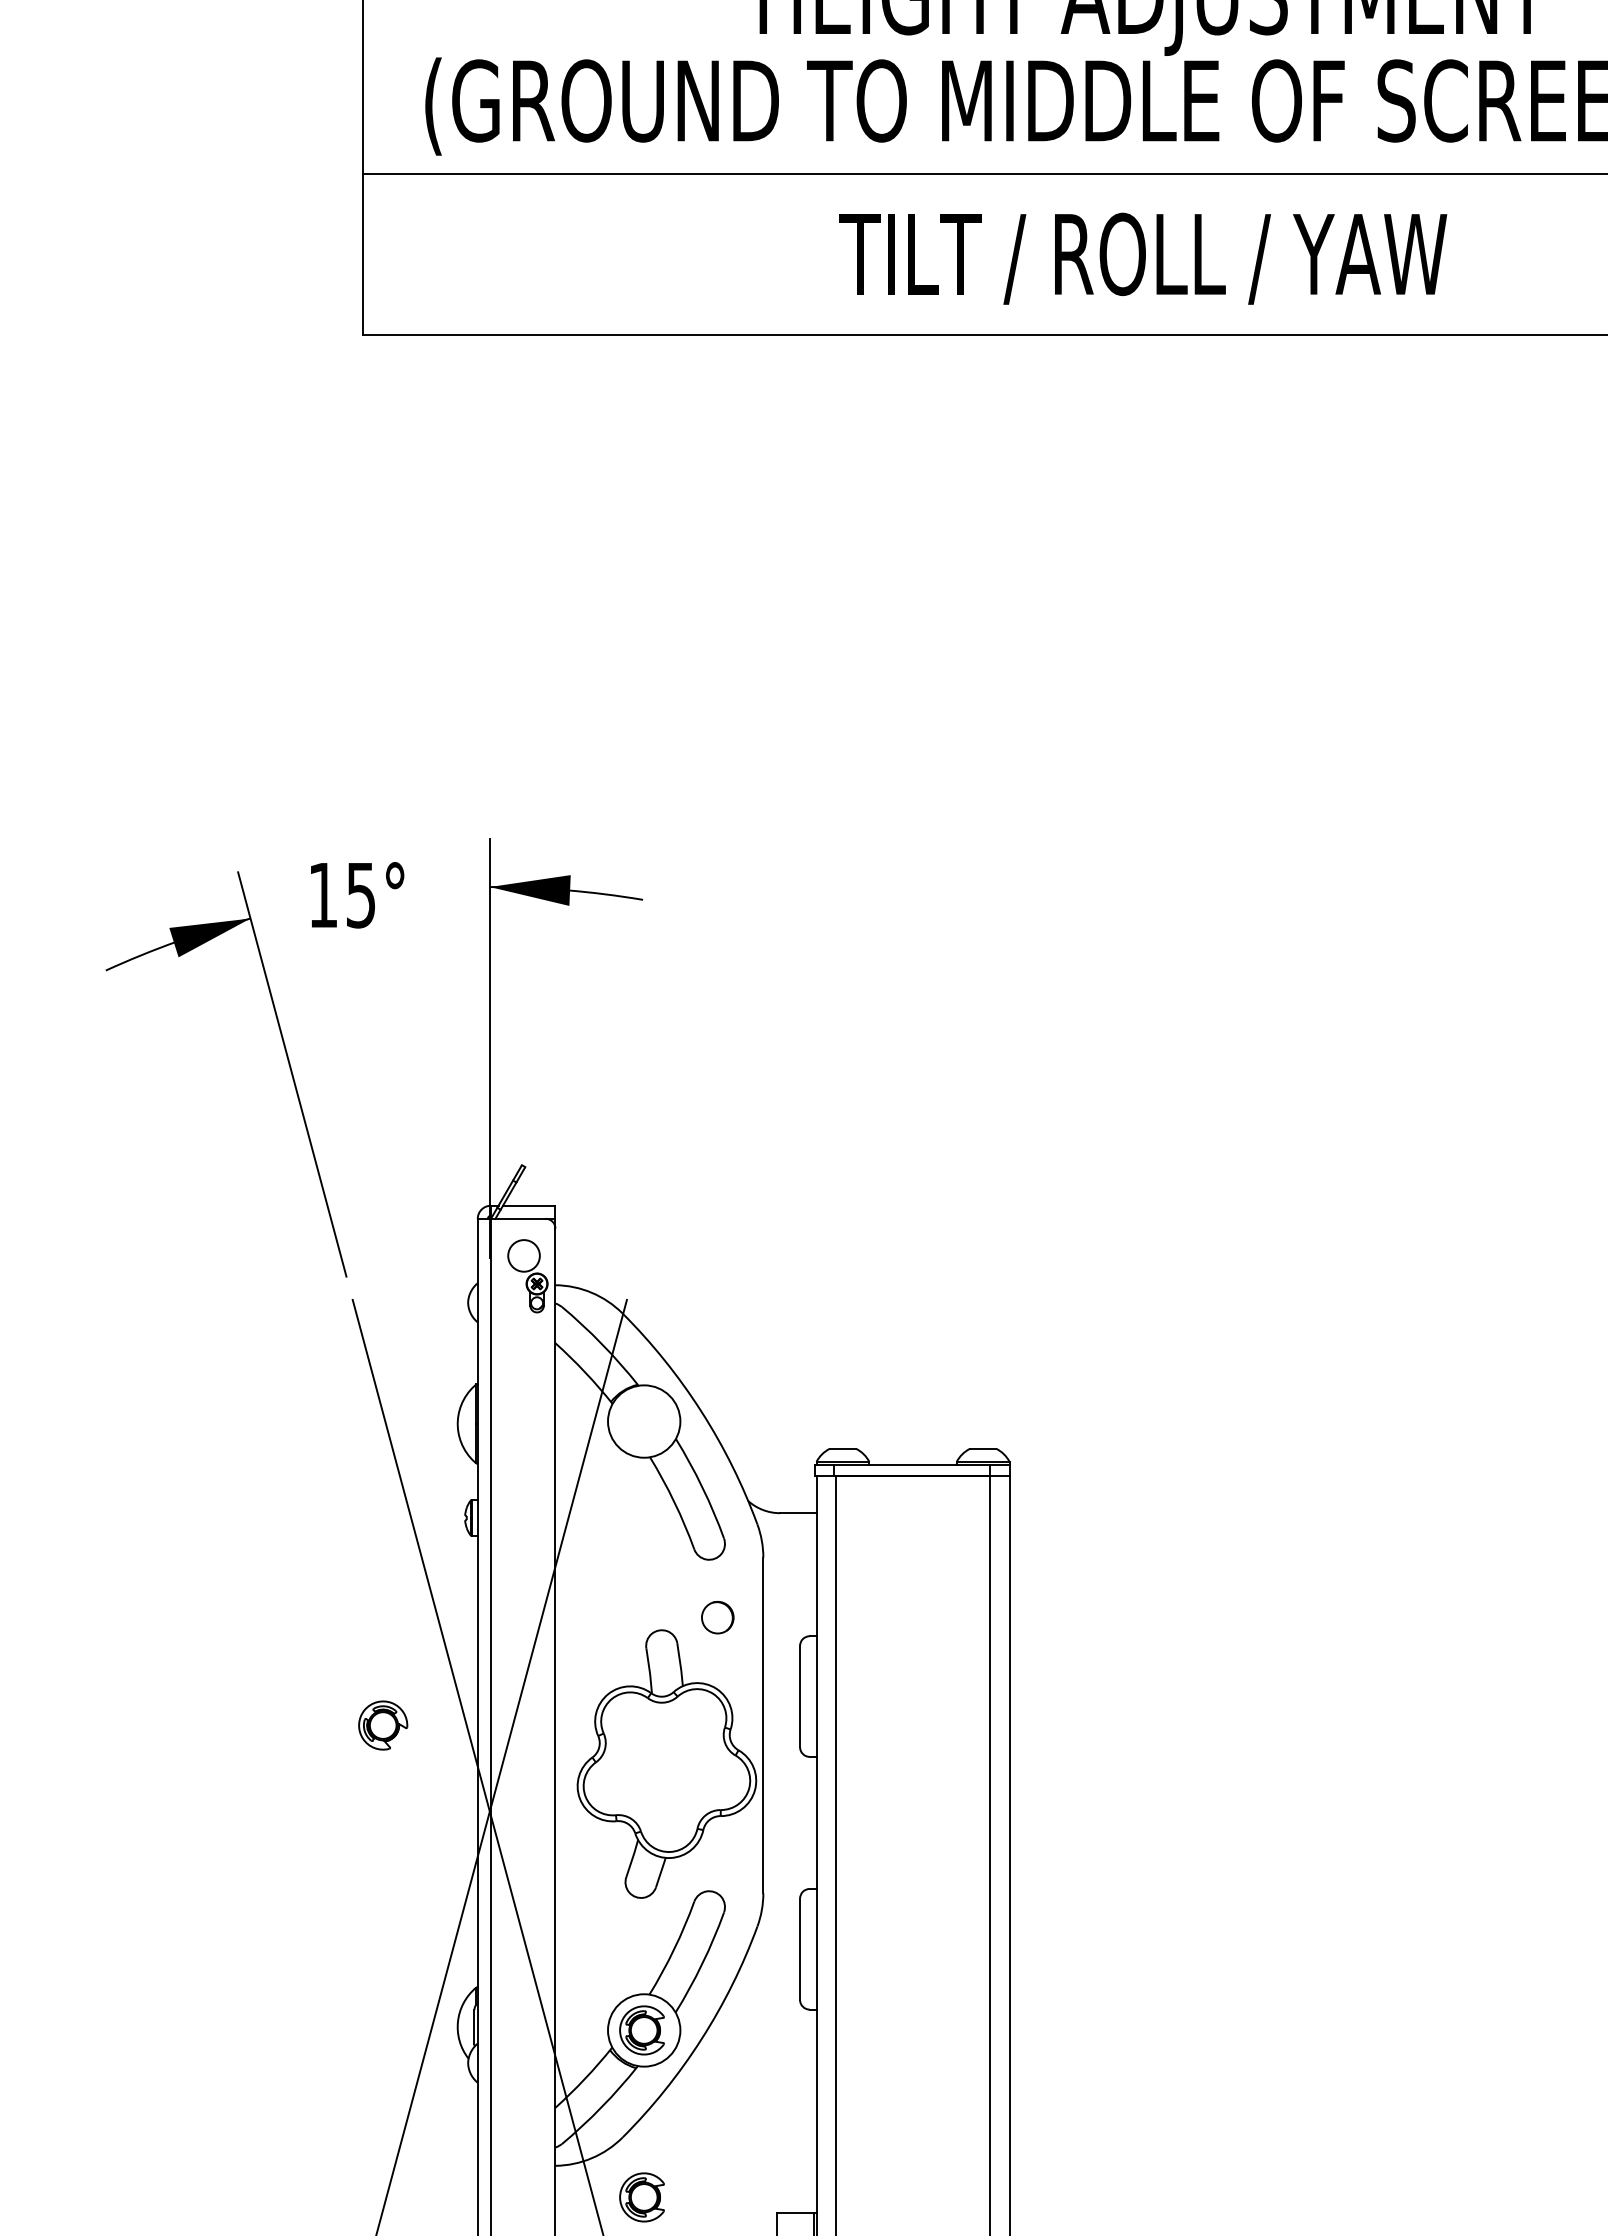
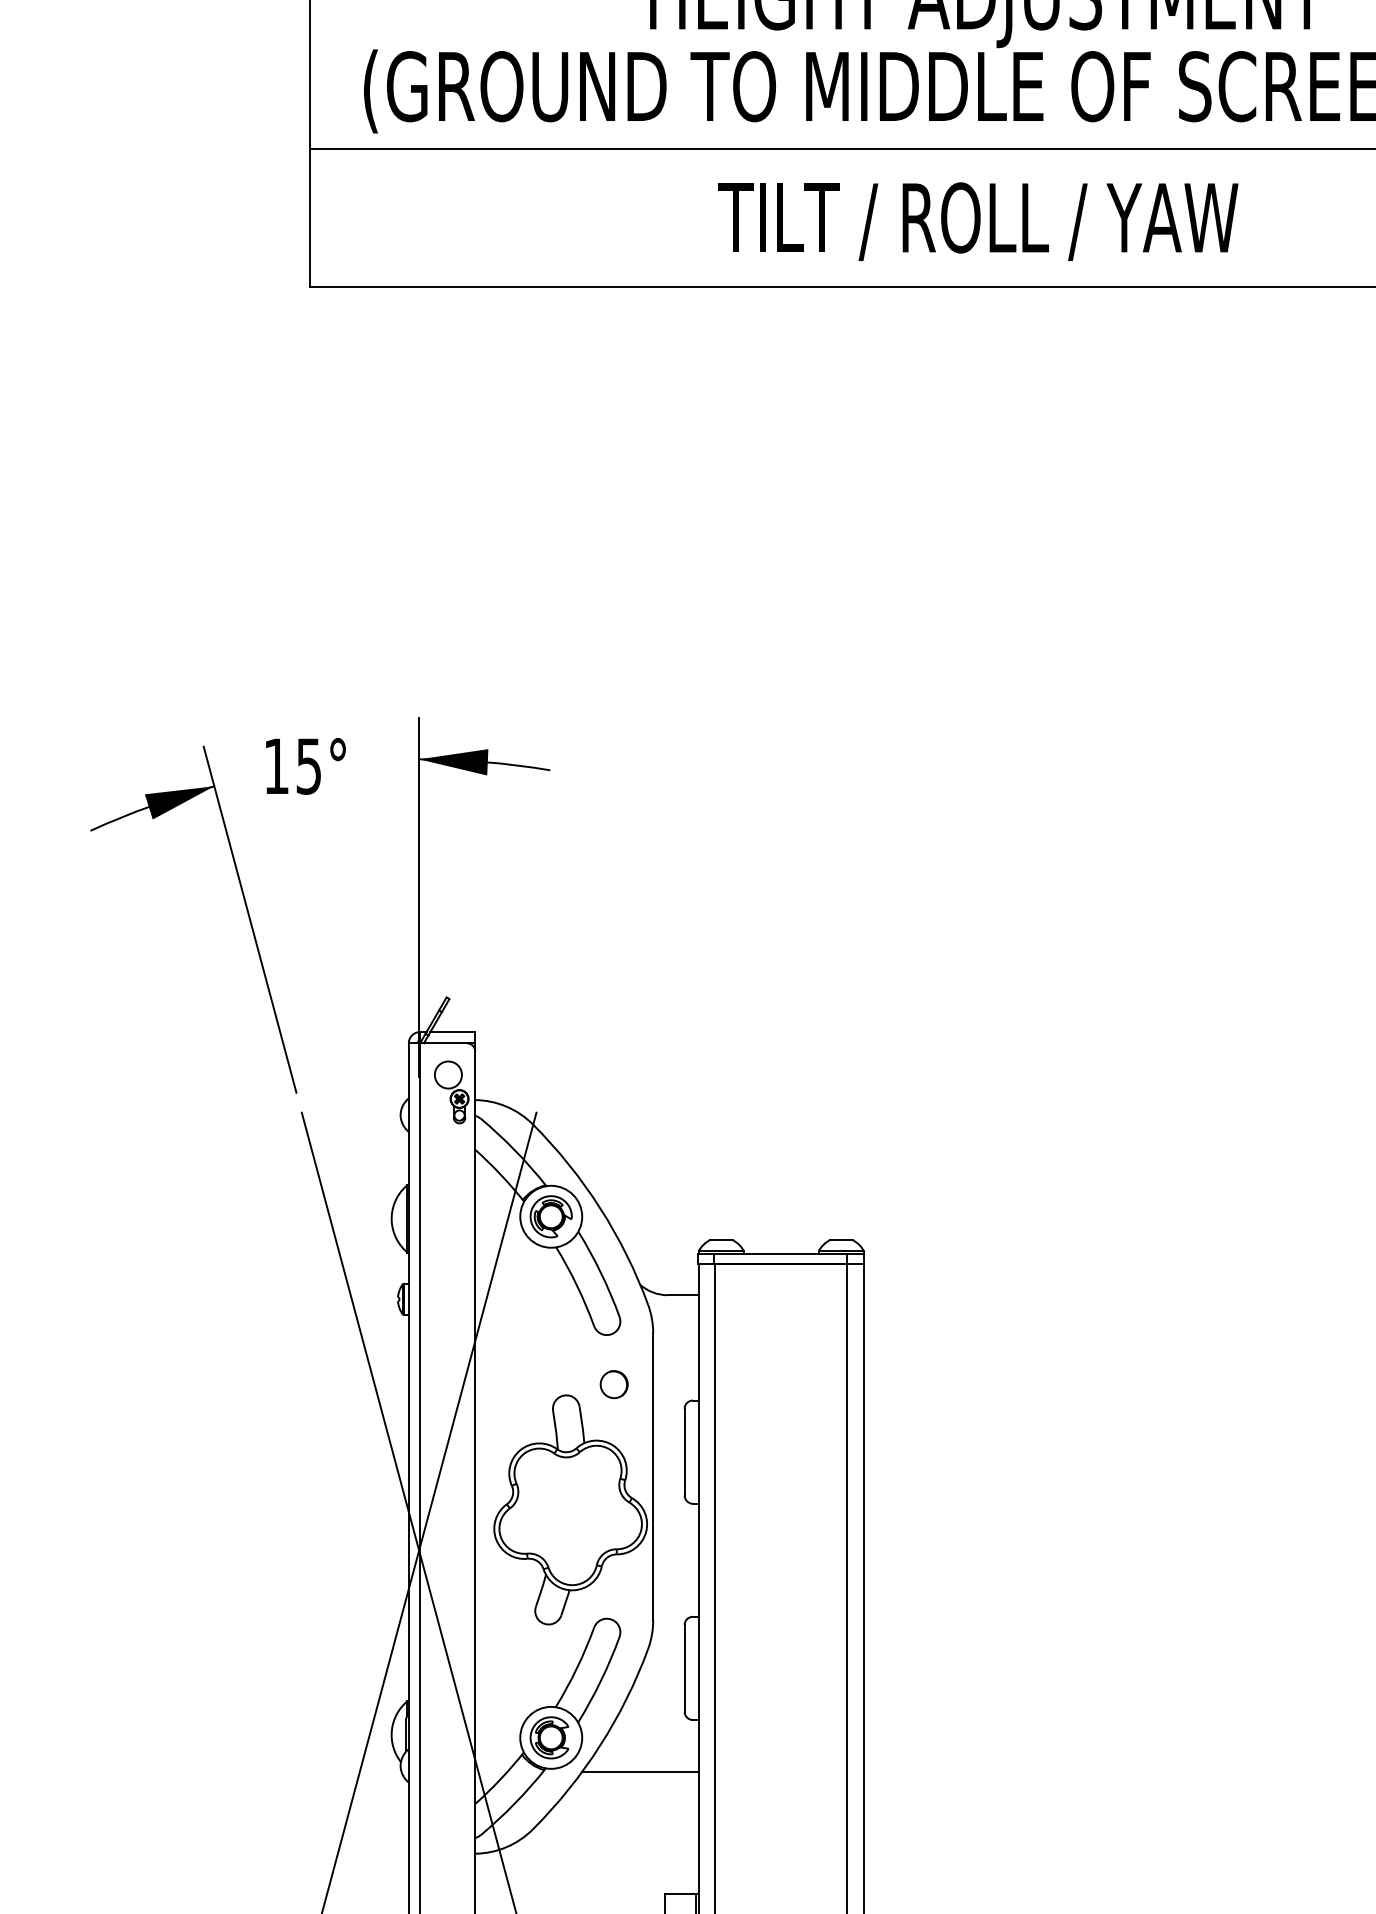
part: (383, 1725) -> (551, 1216), moved
line: (748, 2069) -> (640, 1771), added
part: (641, 2197) -> (548, 1880), removed

